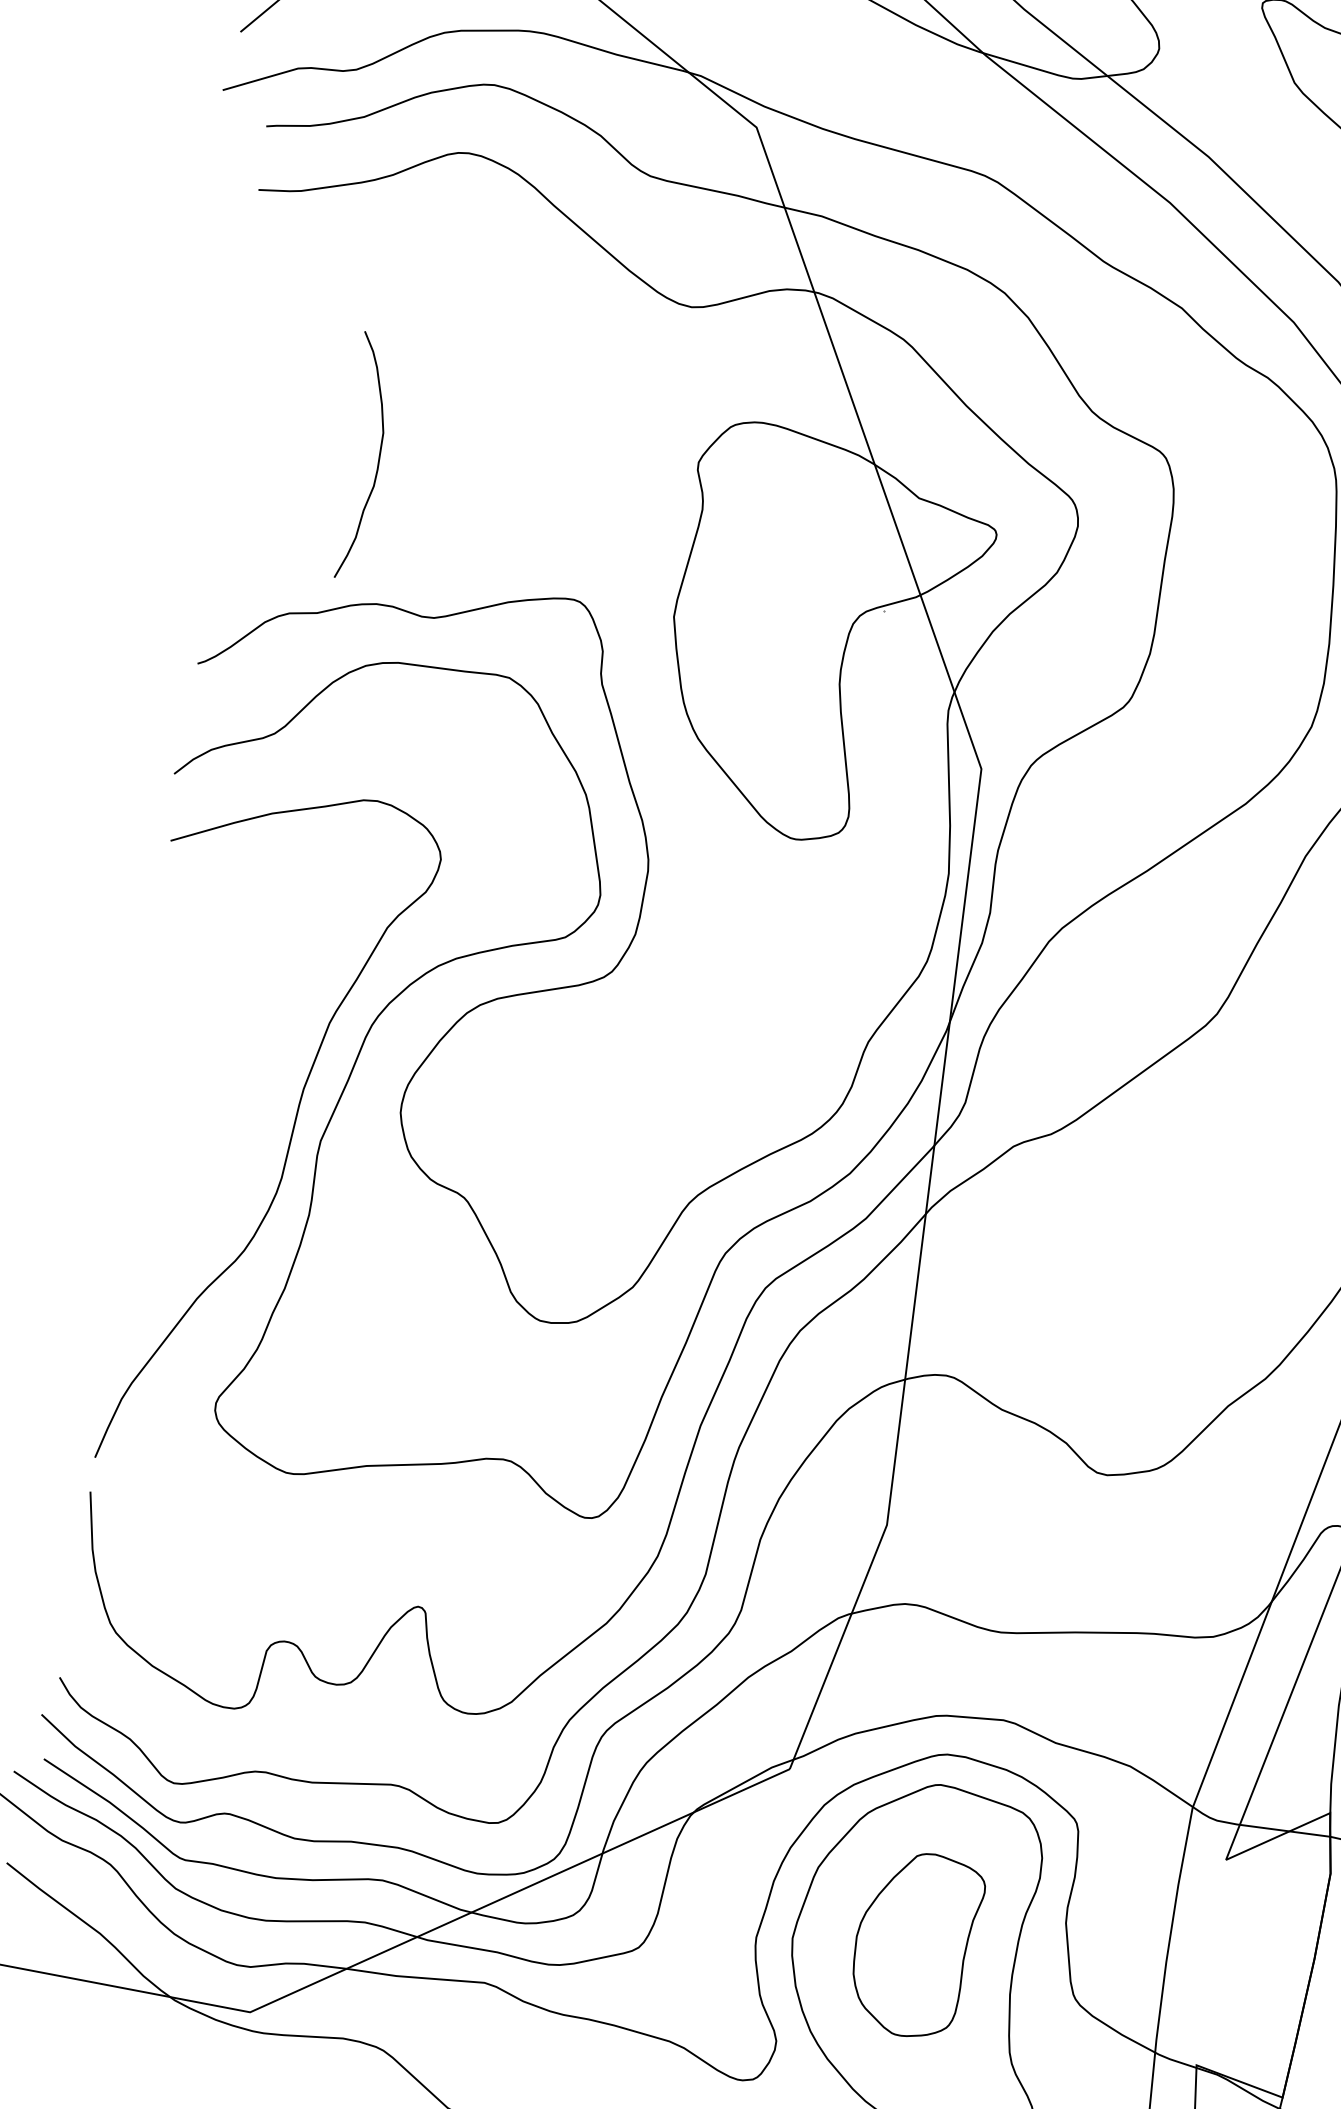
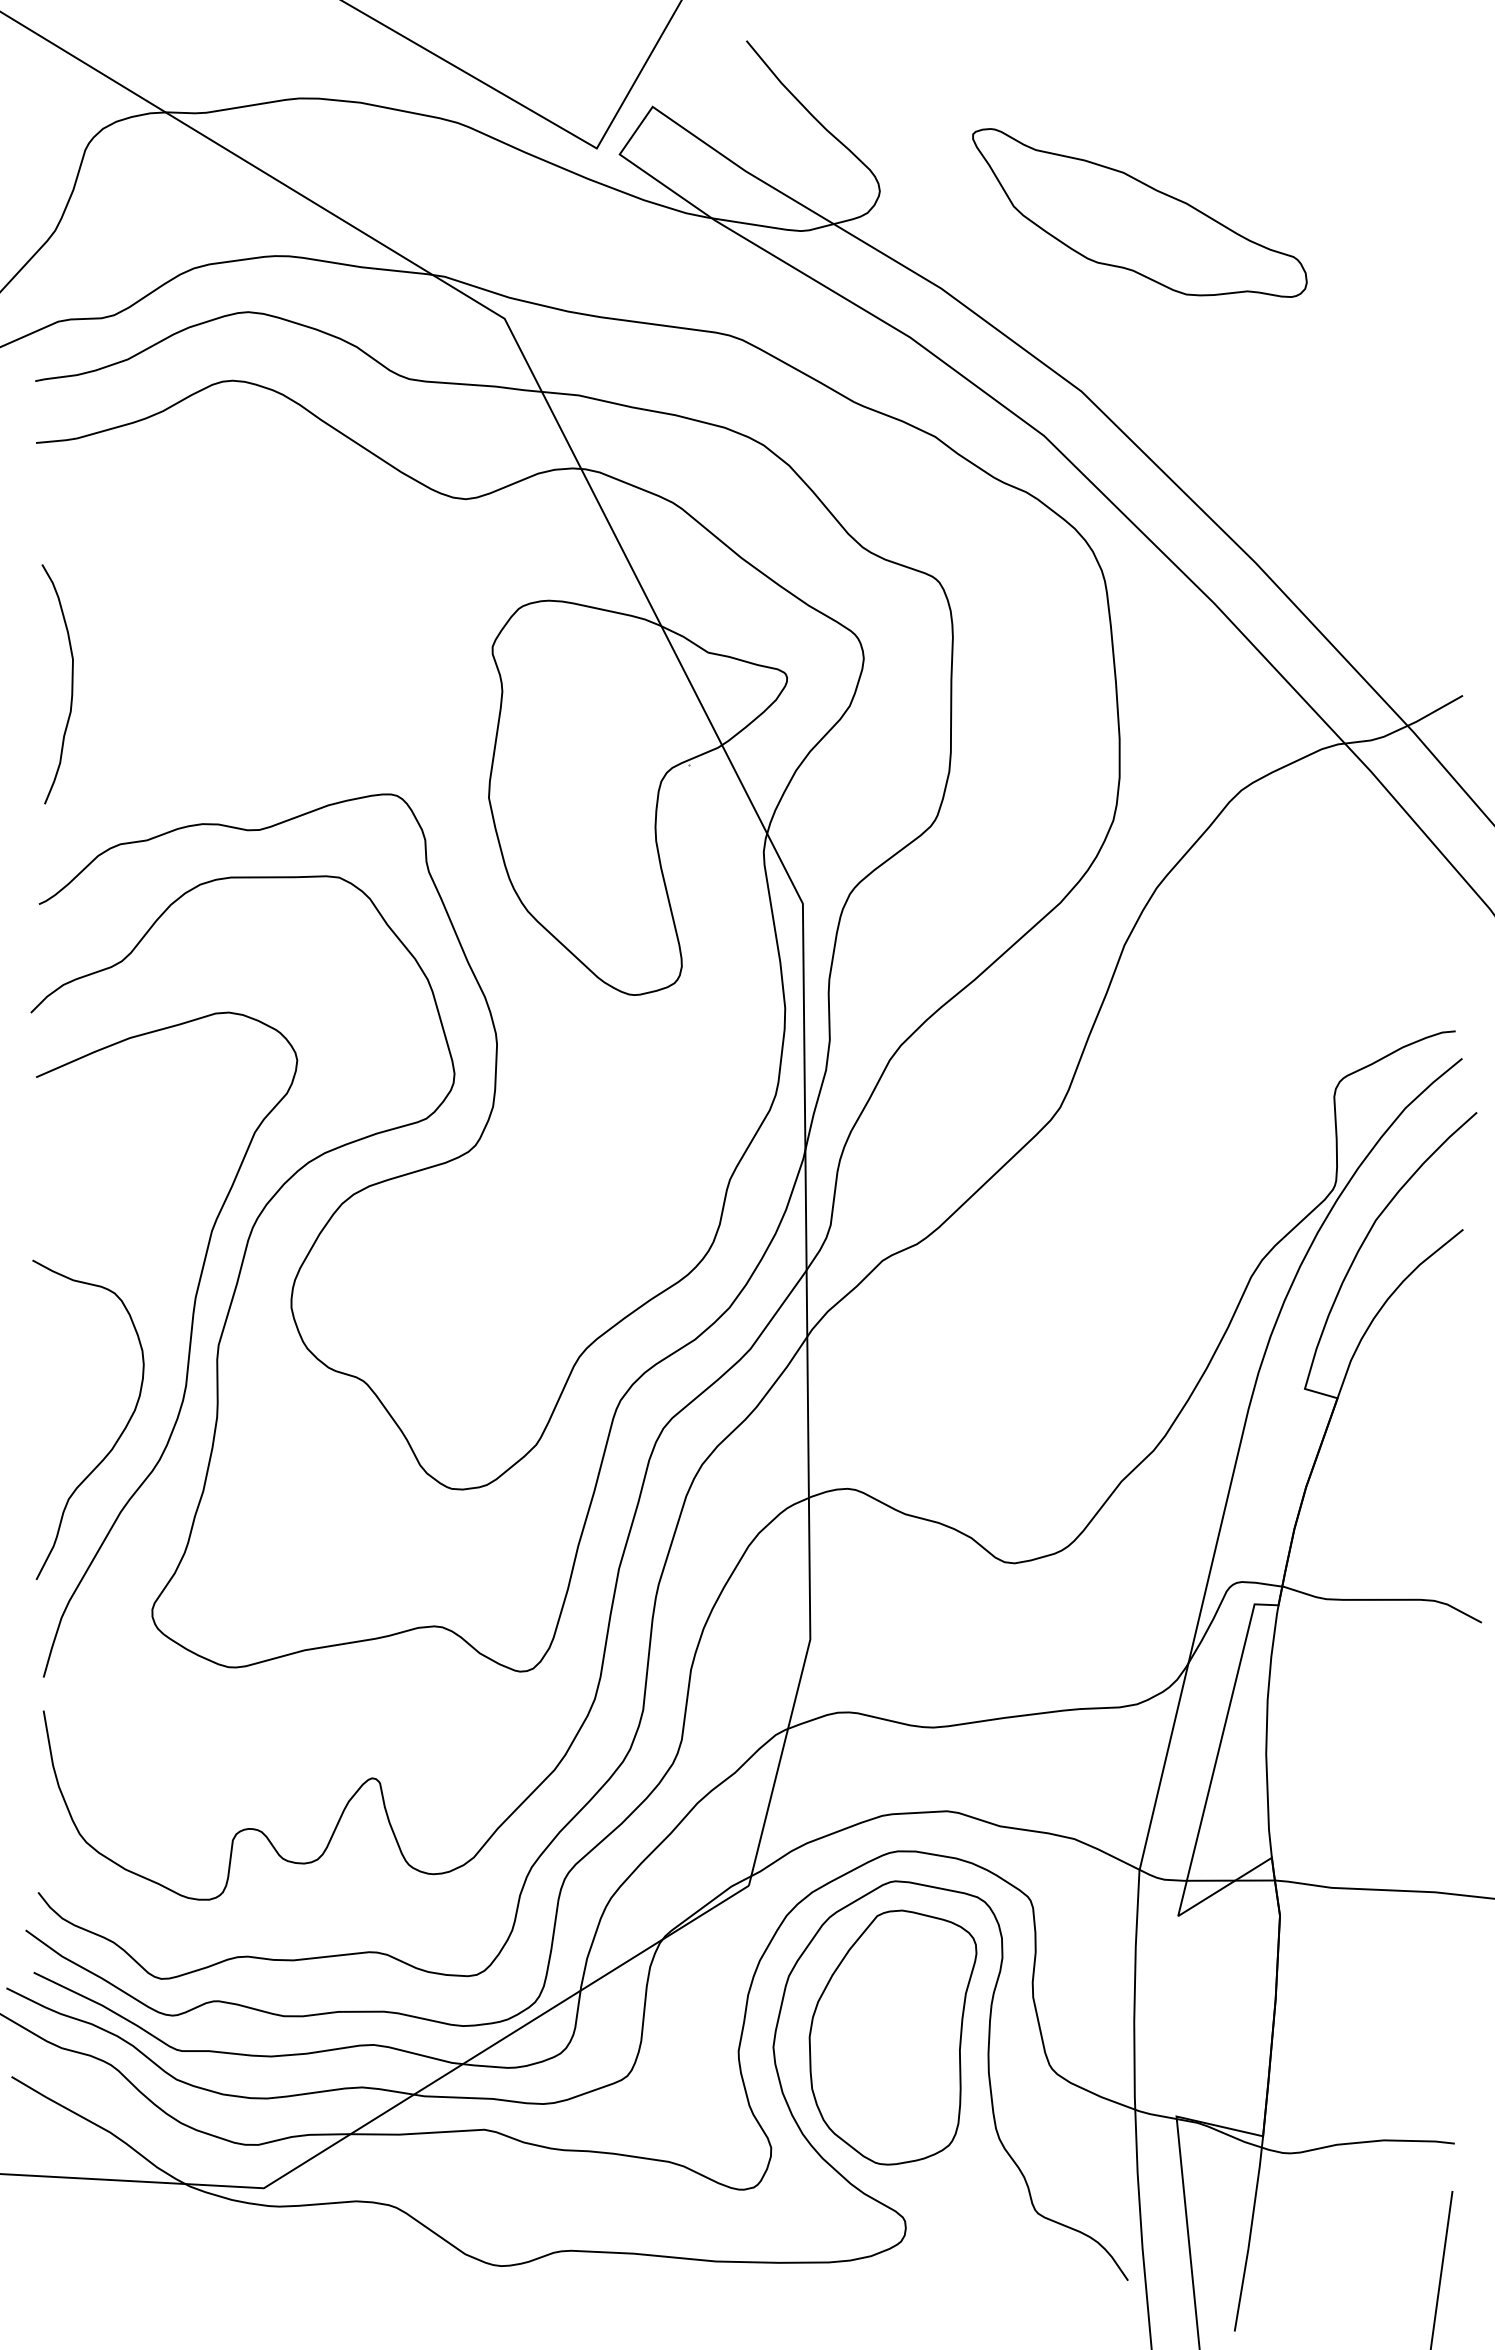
curve: (378, 458) -> (71, 684), moved
curve: (203, 1222) -> (117, 1438), added
part: (916, 1944) -> (892, 2037), size x1.43

